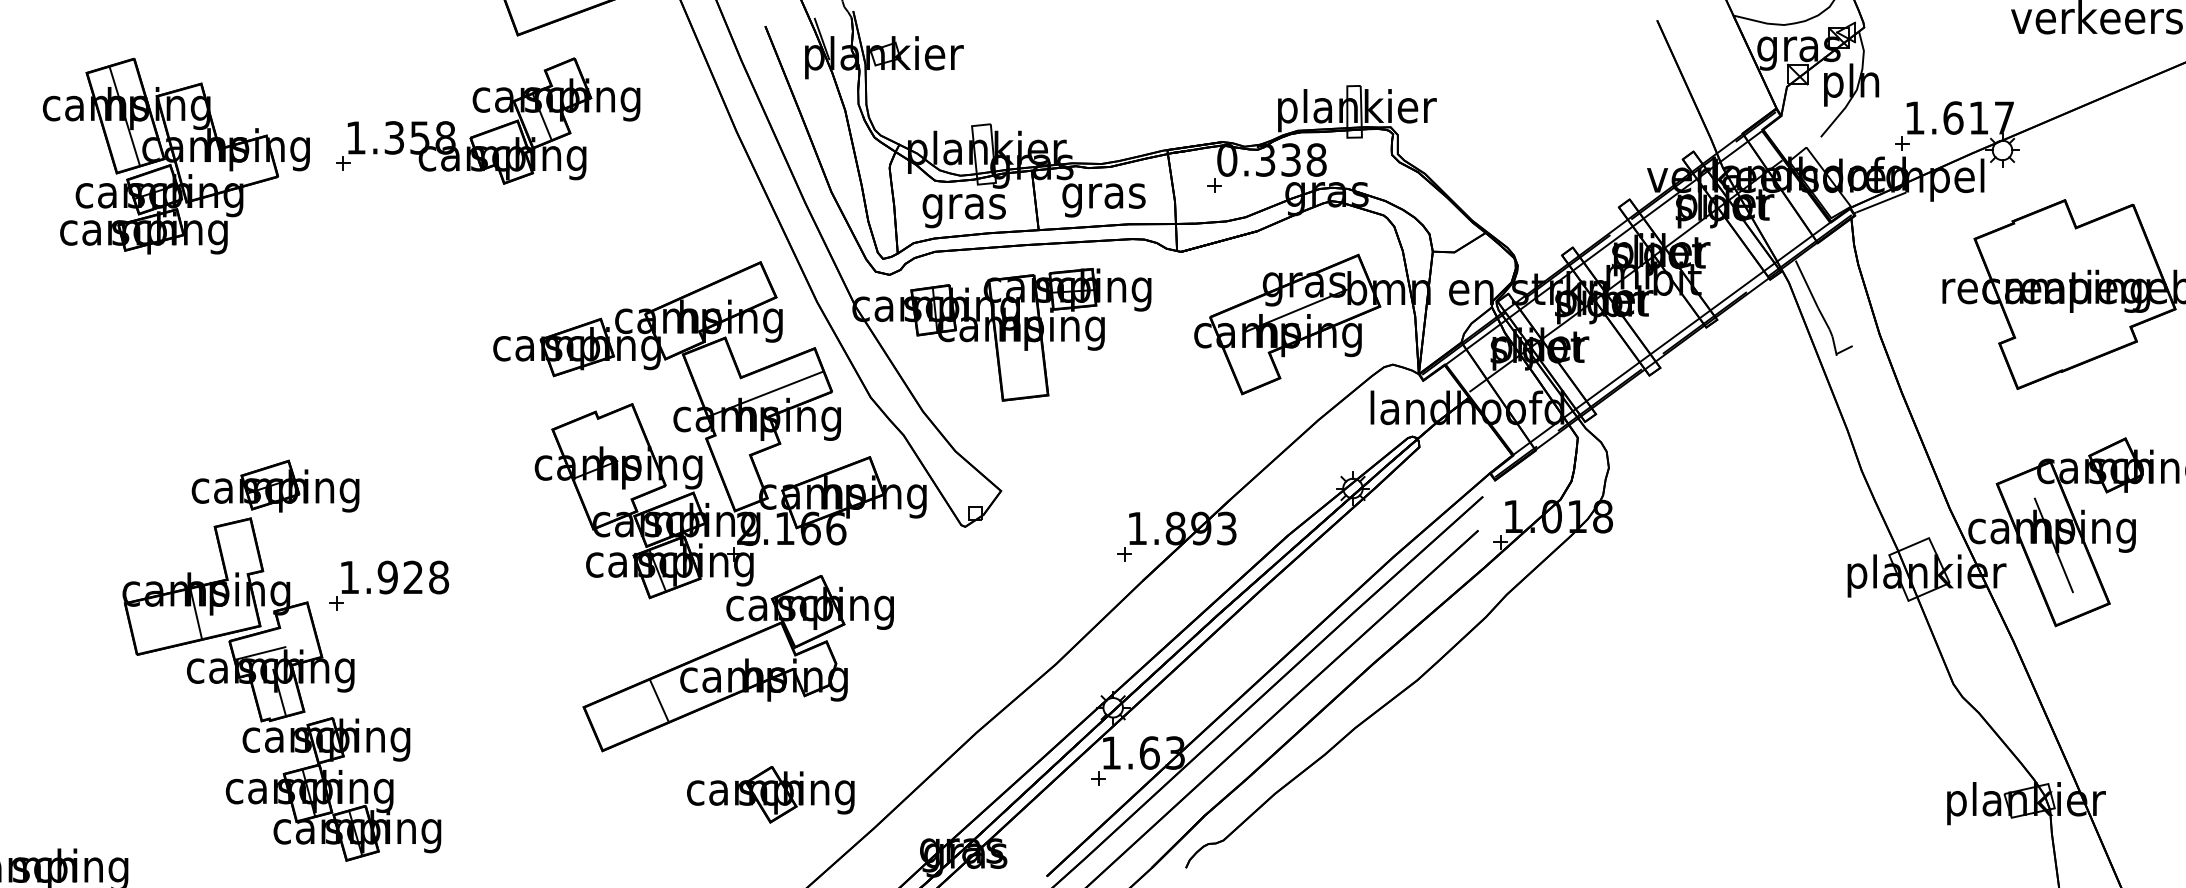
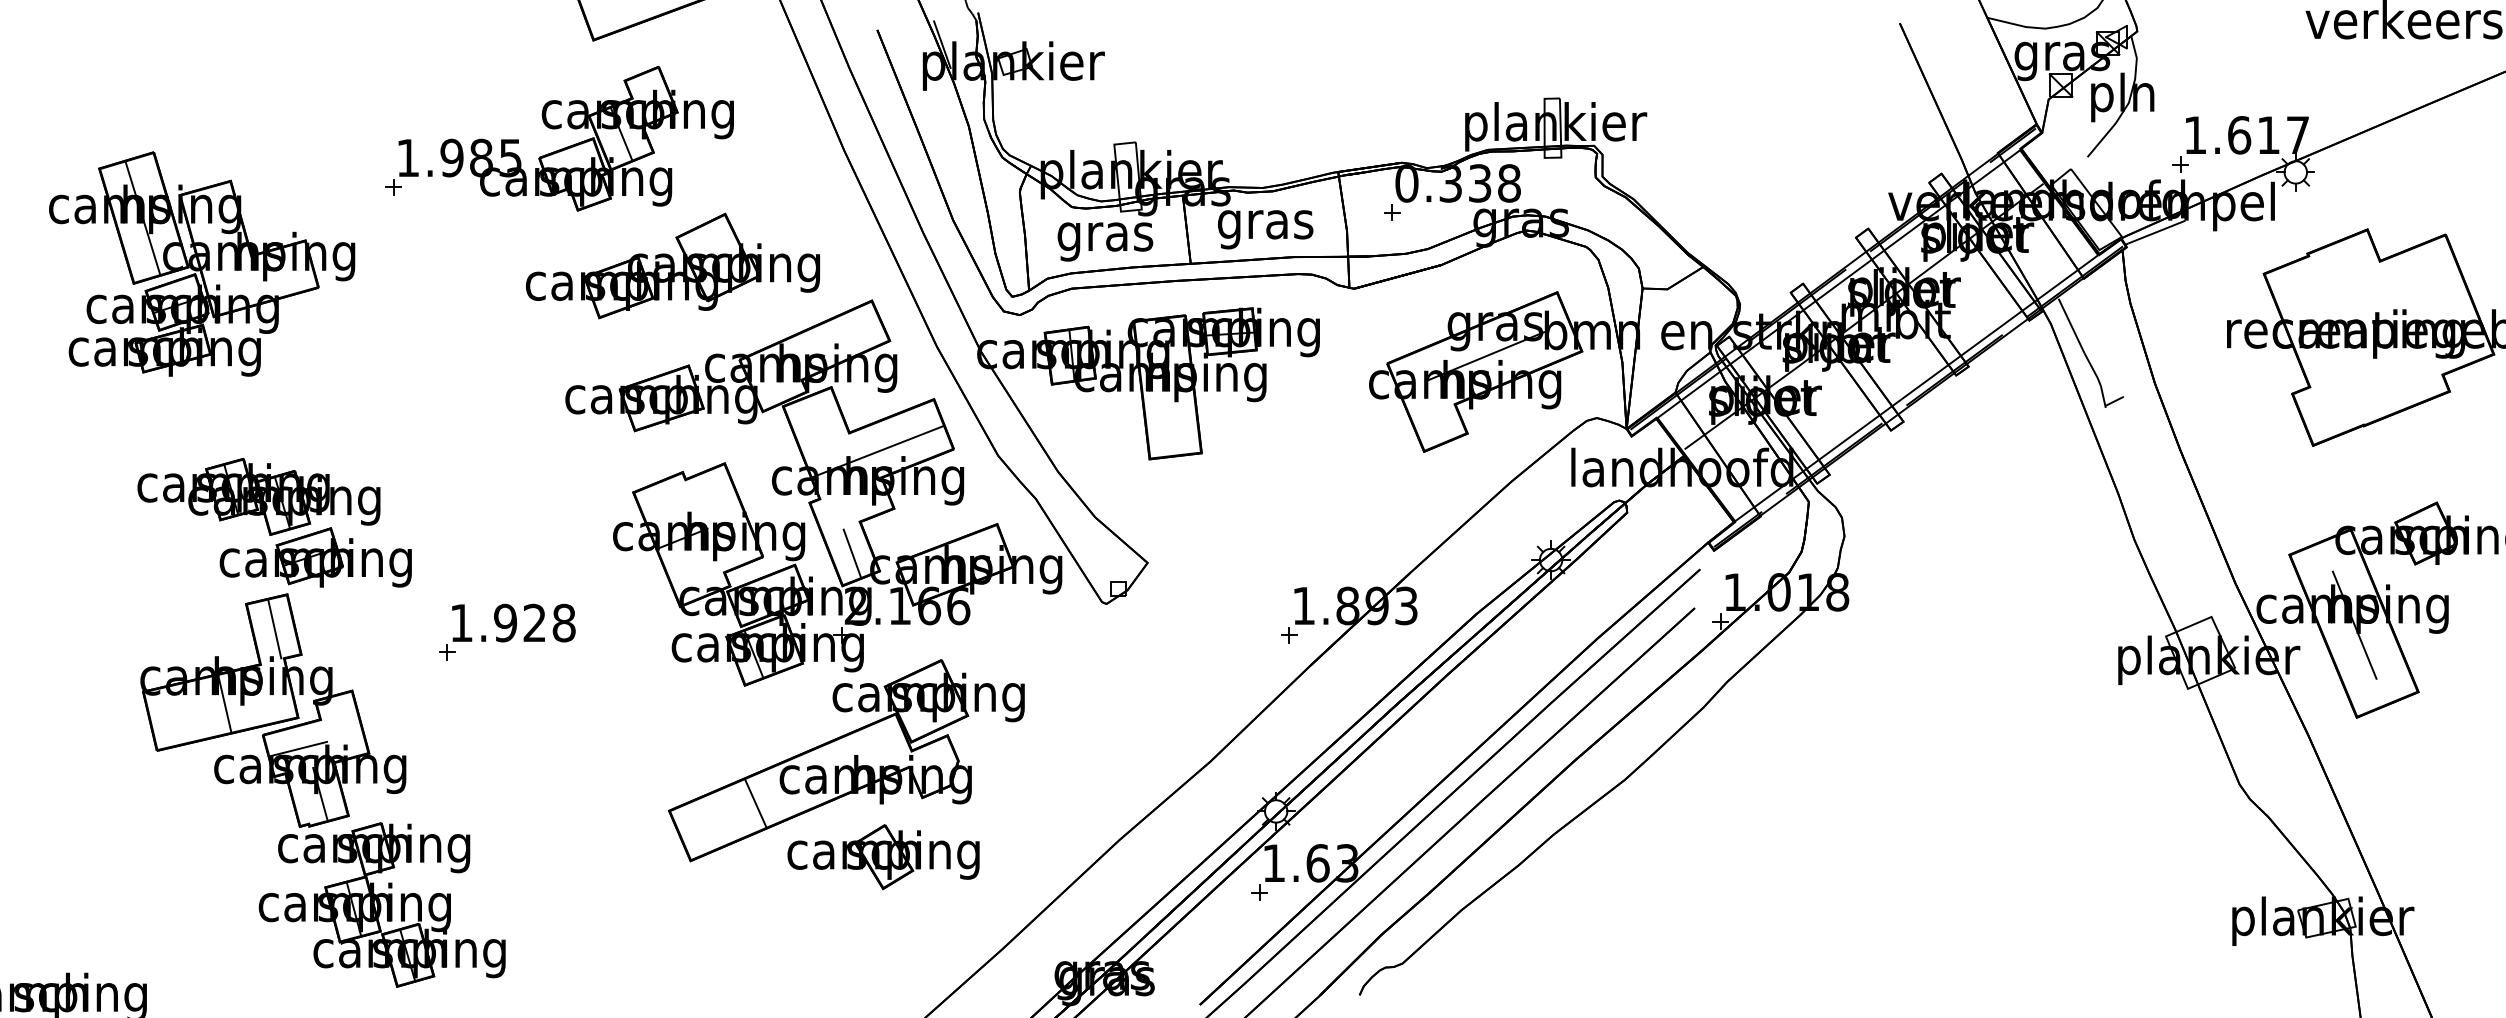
text: (420, 137) -> (481, 157), 1.358 -> 1.985
part: (176, 155) -> (202, 263), moved
part: (586, 231) -> (672, 265), added
part: (225, 433) -> (258, 496), added
line: (742, 482) -> (851, 553), added
line: (239, 549) -> (274, 629), added
part: (389, 584) -> (507, 631), moved
part: (770, 795) -> (883, 857), moved

